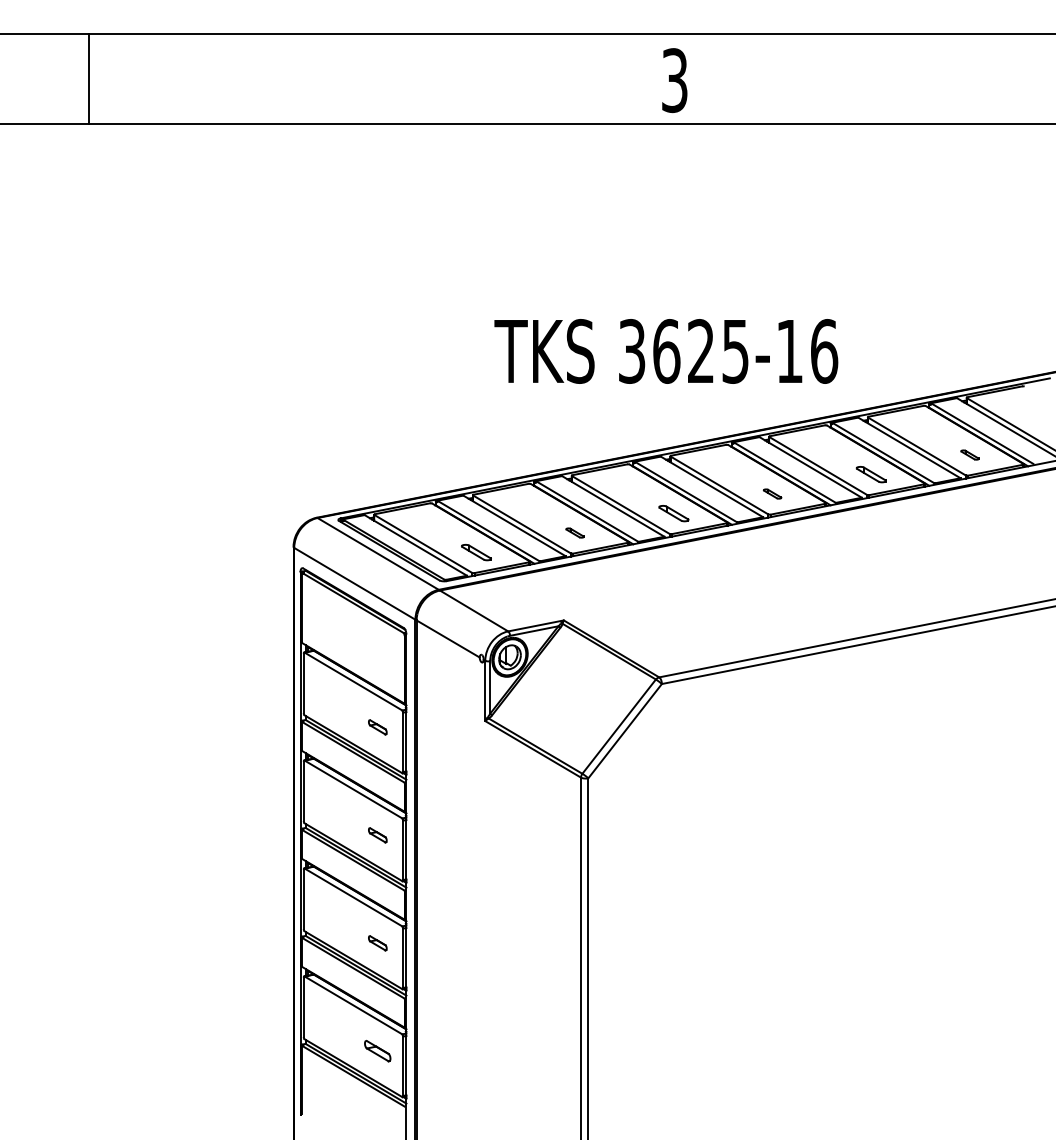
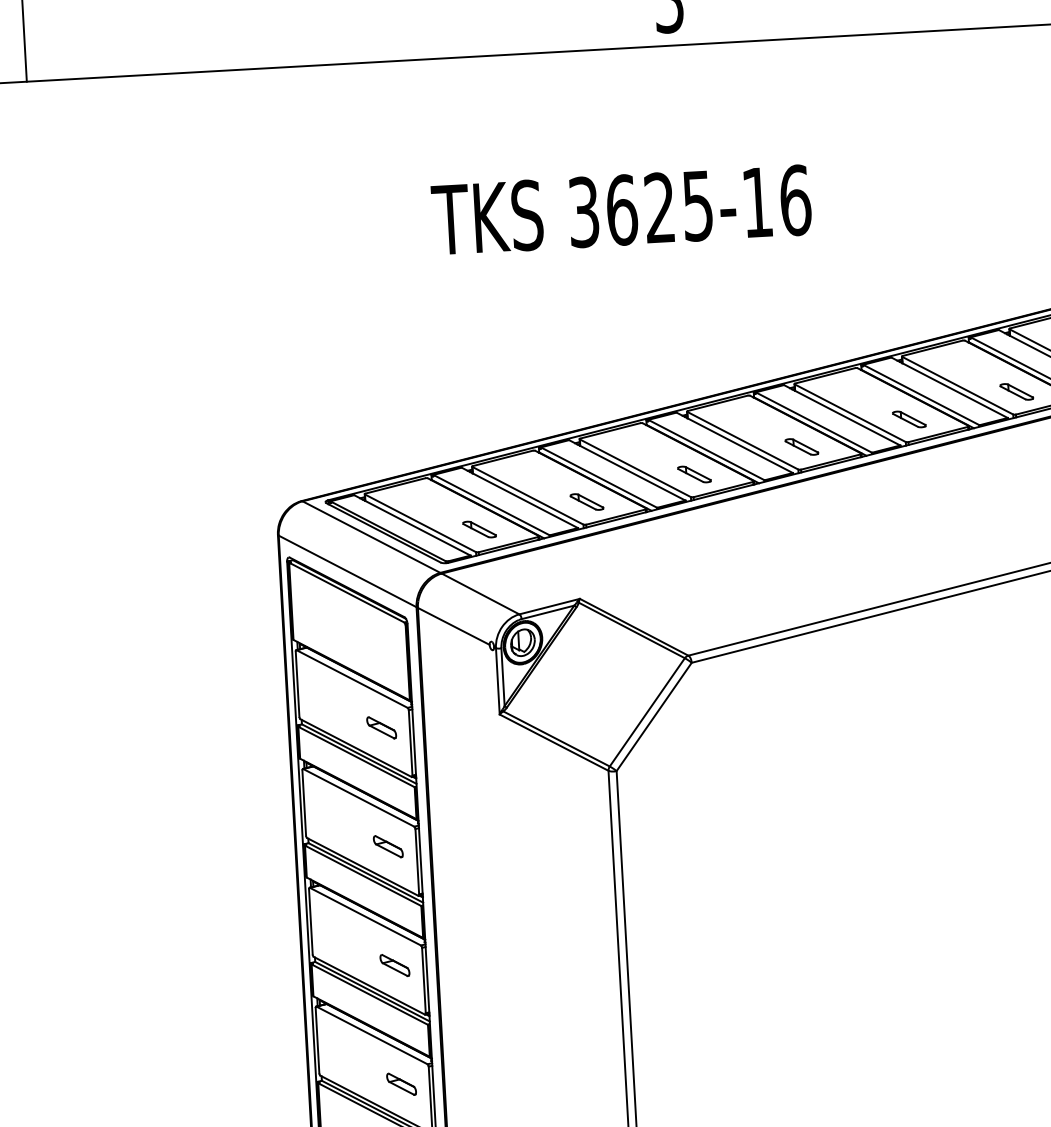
text: (666, 351) -> (621, 210), moved
part: (969, 454) -> (1016, 391), size x1.67
part: (772, 493) -> (801, 446), size x1.67
part: (574, 532) -> (586, 501), size x1.67
part: (377, 727) -> (381, 728), size x1.43
part: (377, 835) -> (388, 847), size x1.43
part: (377, 943) -> (394, 965), size x1.43

